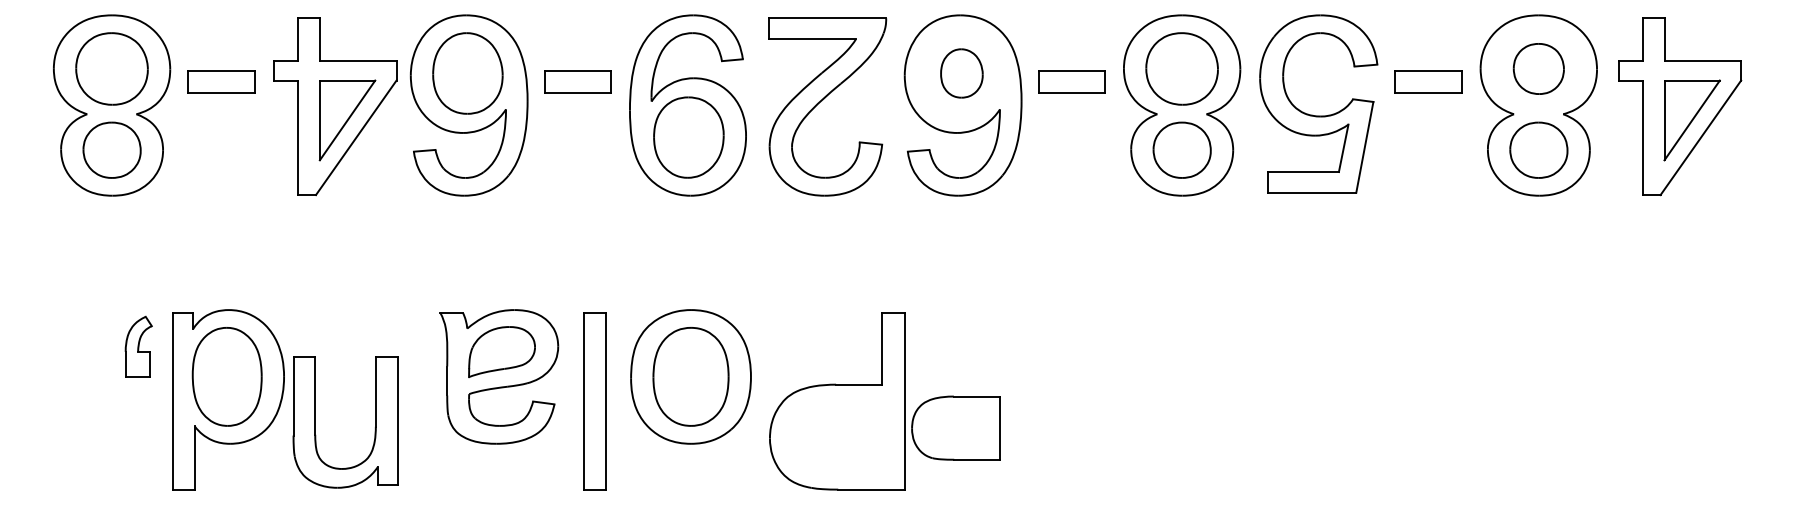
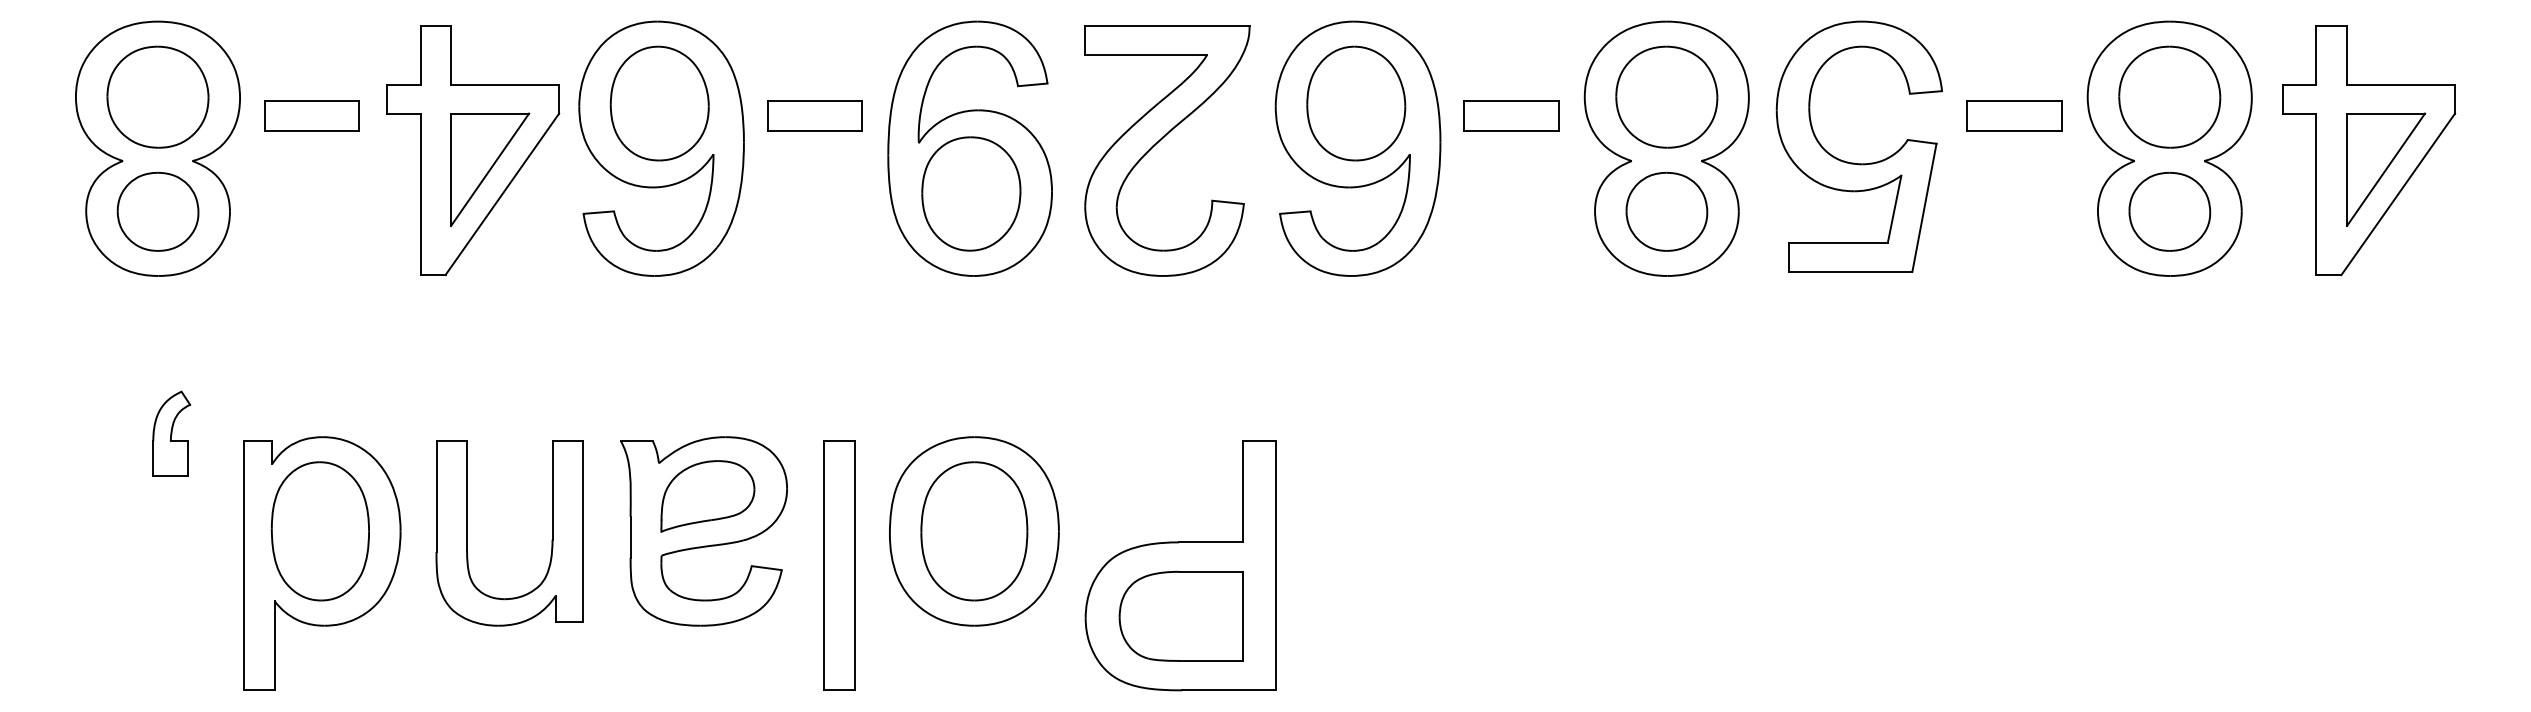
part: (1538, 68) -> (2169, 96), size x1.43
part: (961, 73) -> (1355, 103), size x1.67
part: (138, 346) -> (171, 433), moved
part: (315, 422) -> (467, 533), moved
part: (955, 427) -> (1180, 615), moved

